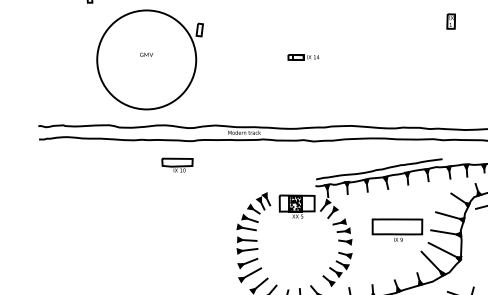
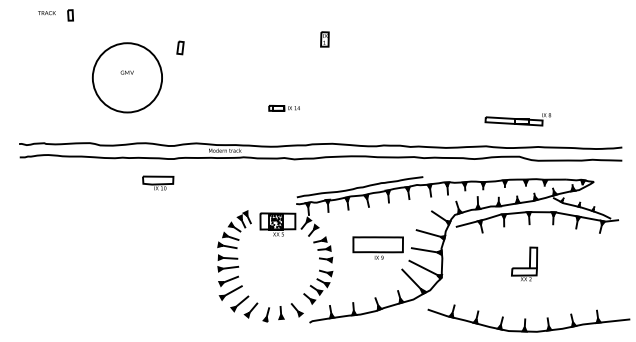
part: (450, 21) -> (324, 39), moved
part: (302, 57) -> (283, 108), moved
circle: (145, 59) -> (126, 77), size x0.7

